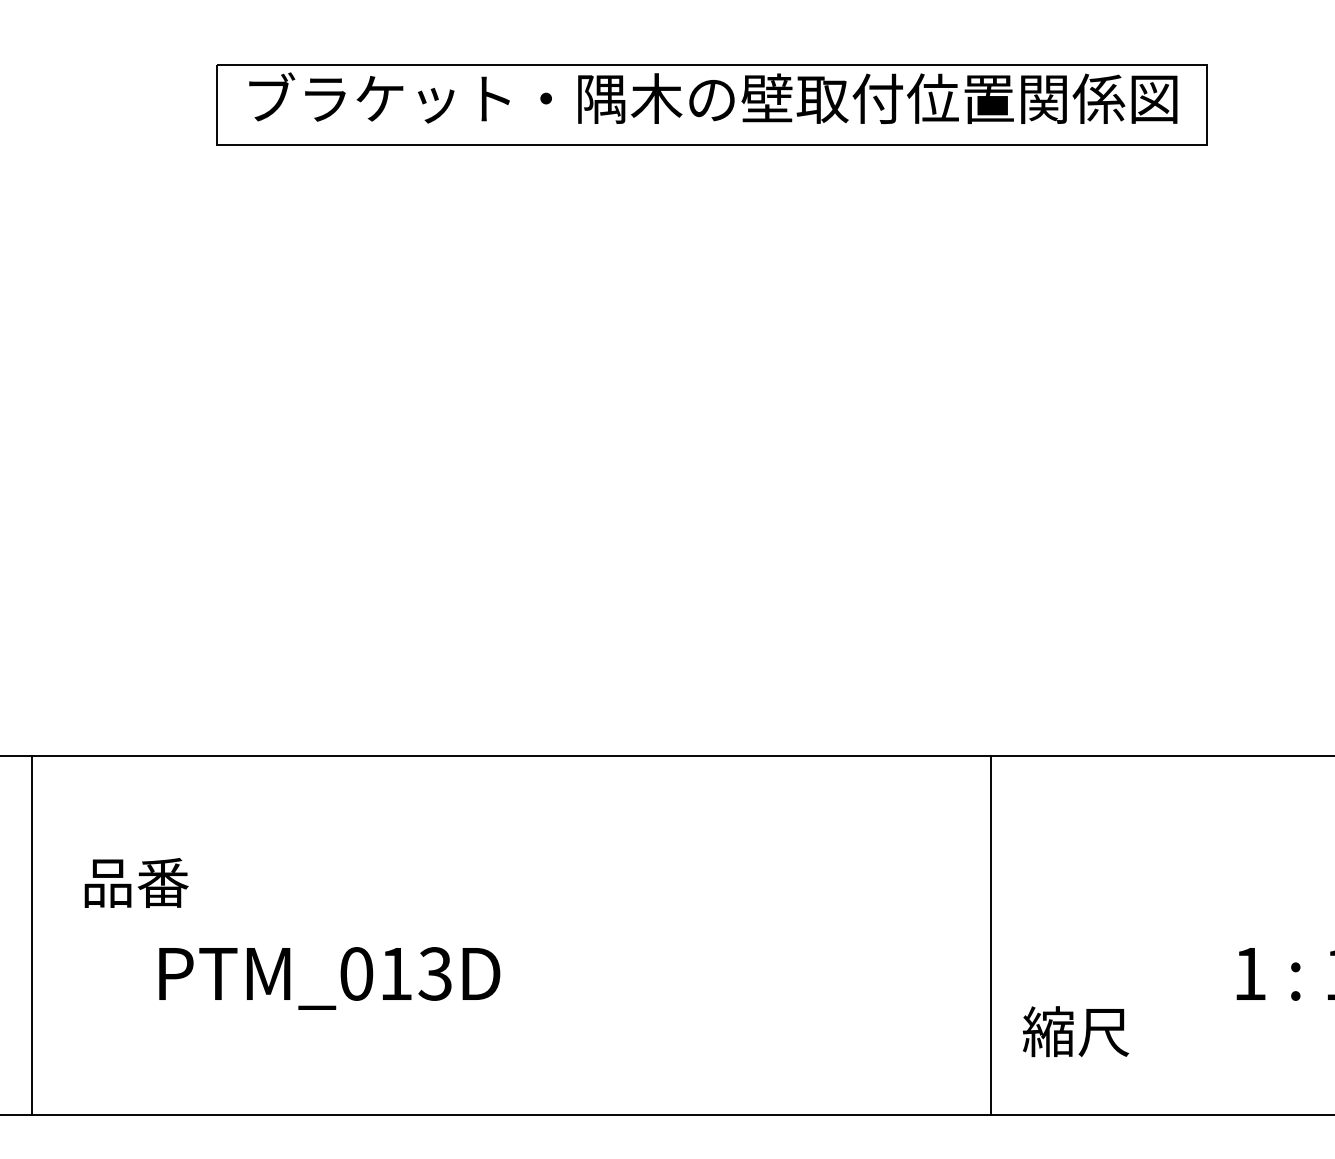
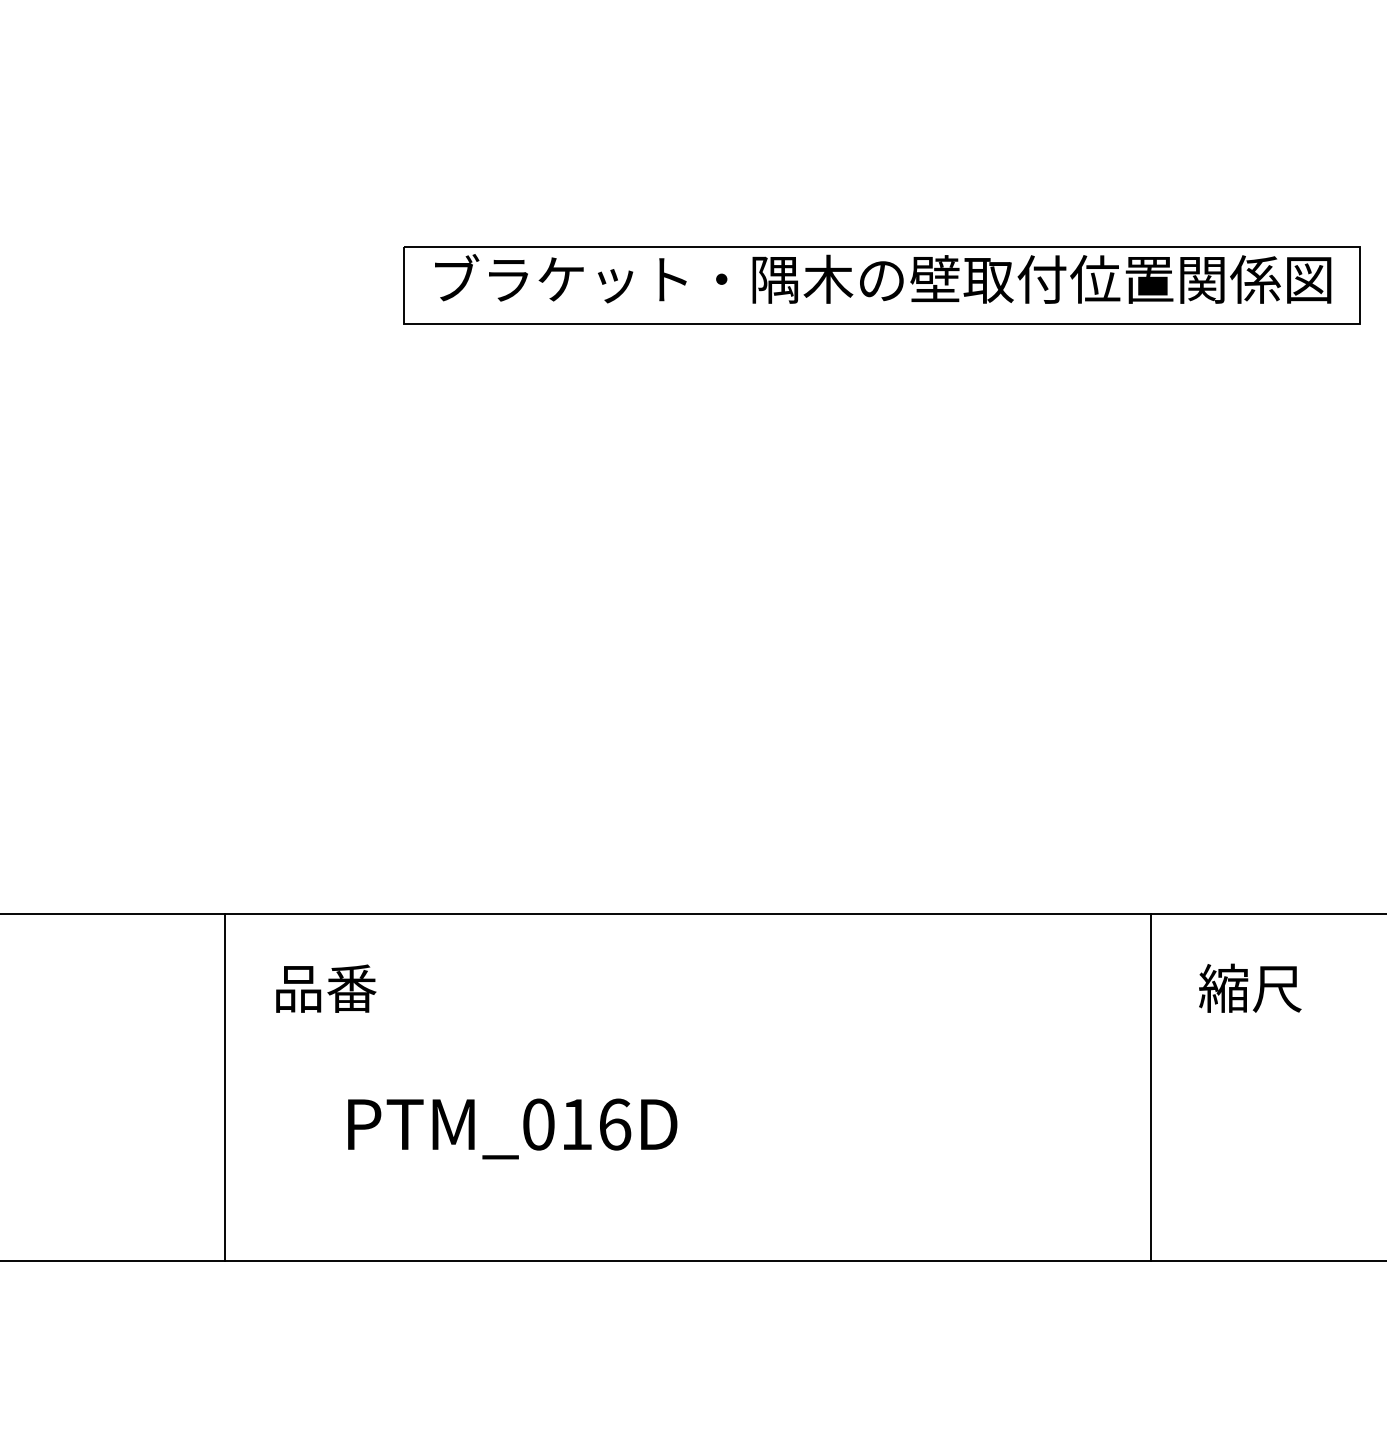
text: (136, 882) -> (326, 988), moved
text: (435, 973) -> (614, 1124), PTM_013D -> PTM_016D
text: (1076, 1030) -> (1250, 987), moved

